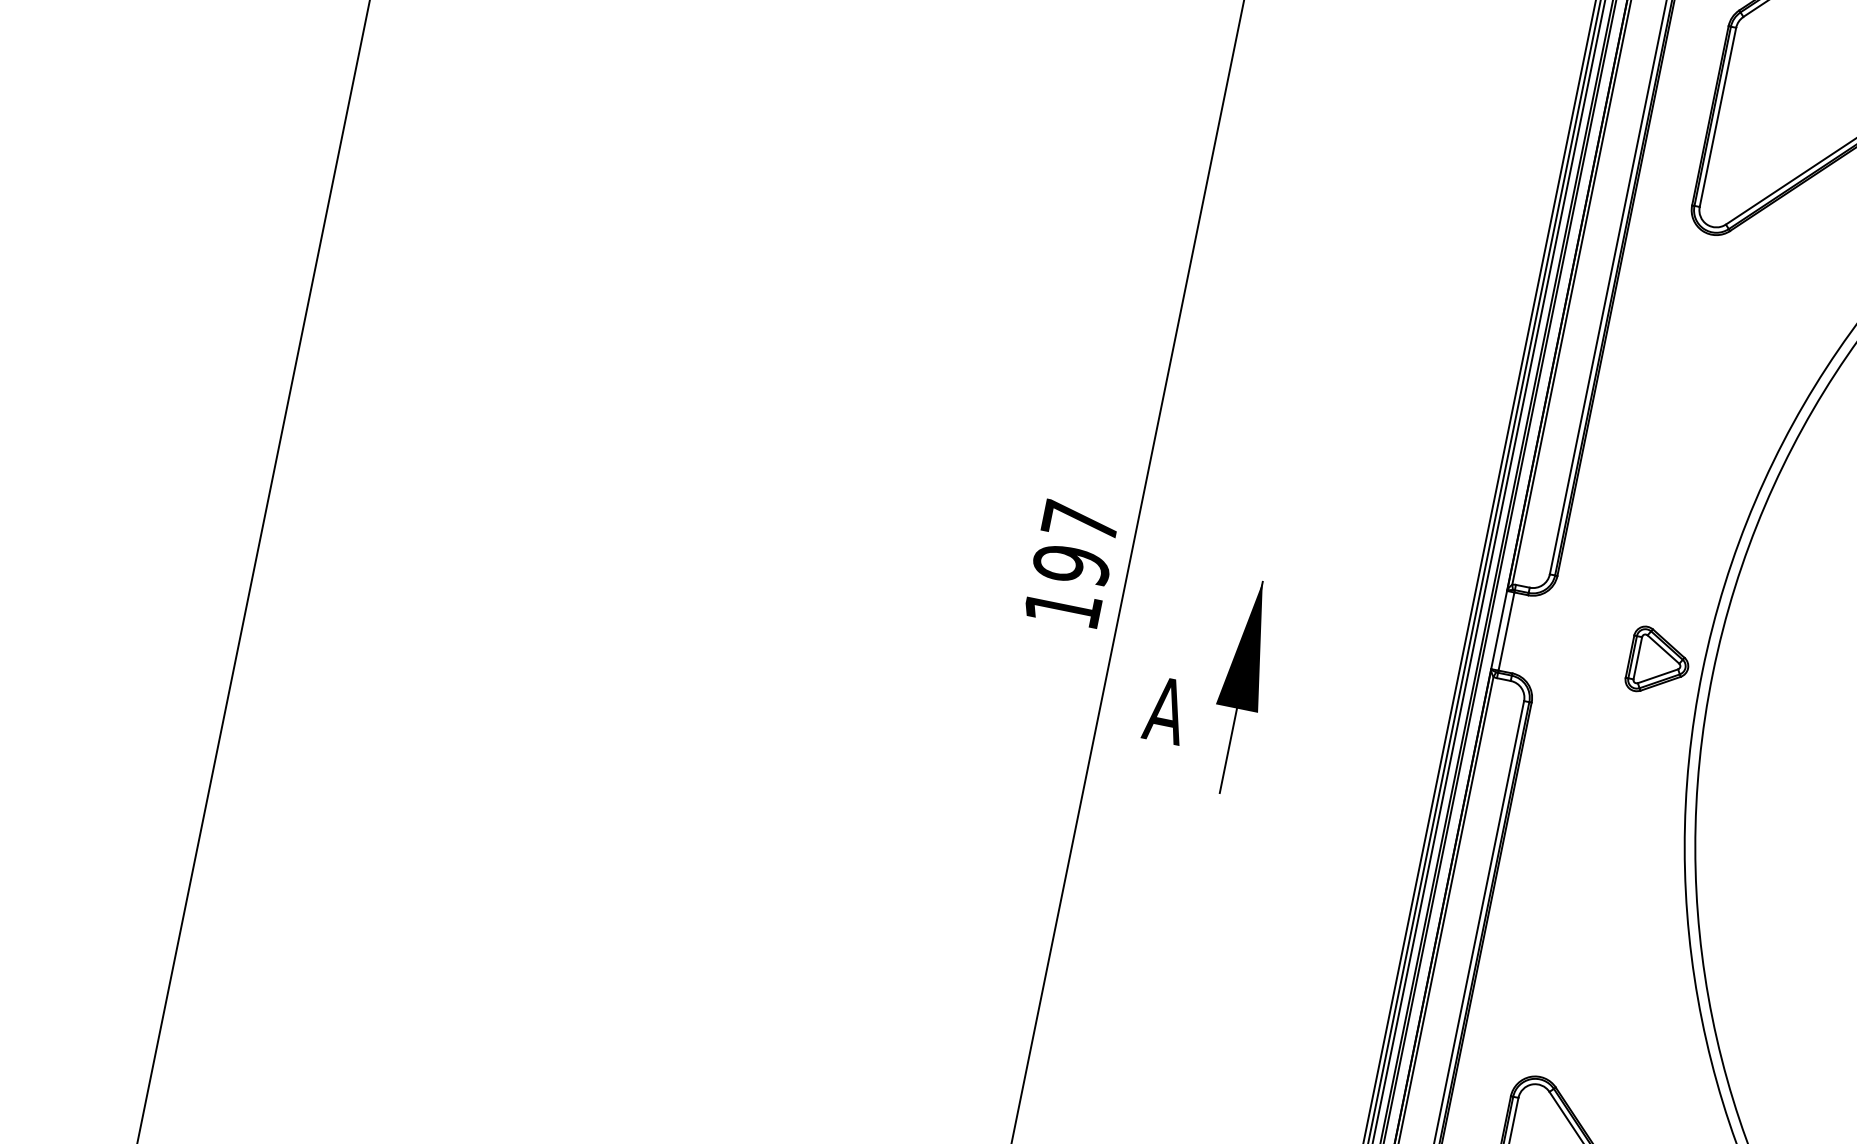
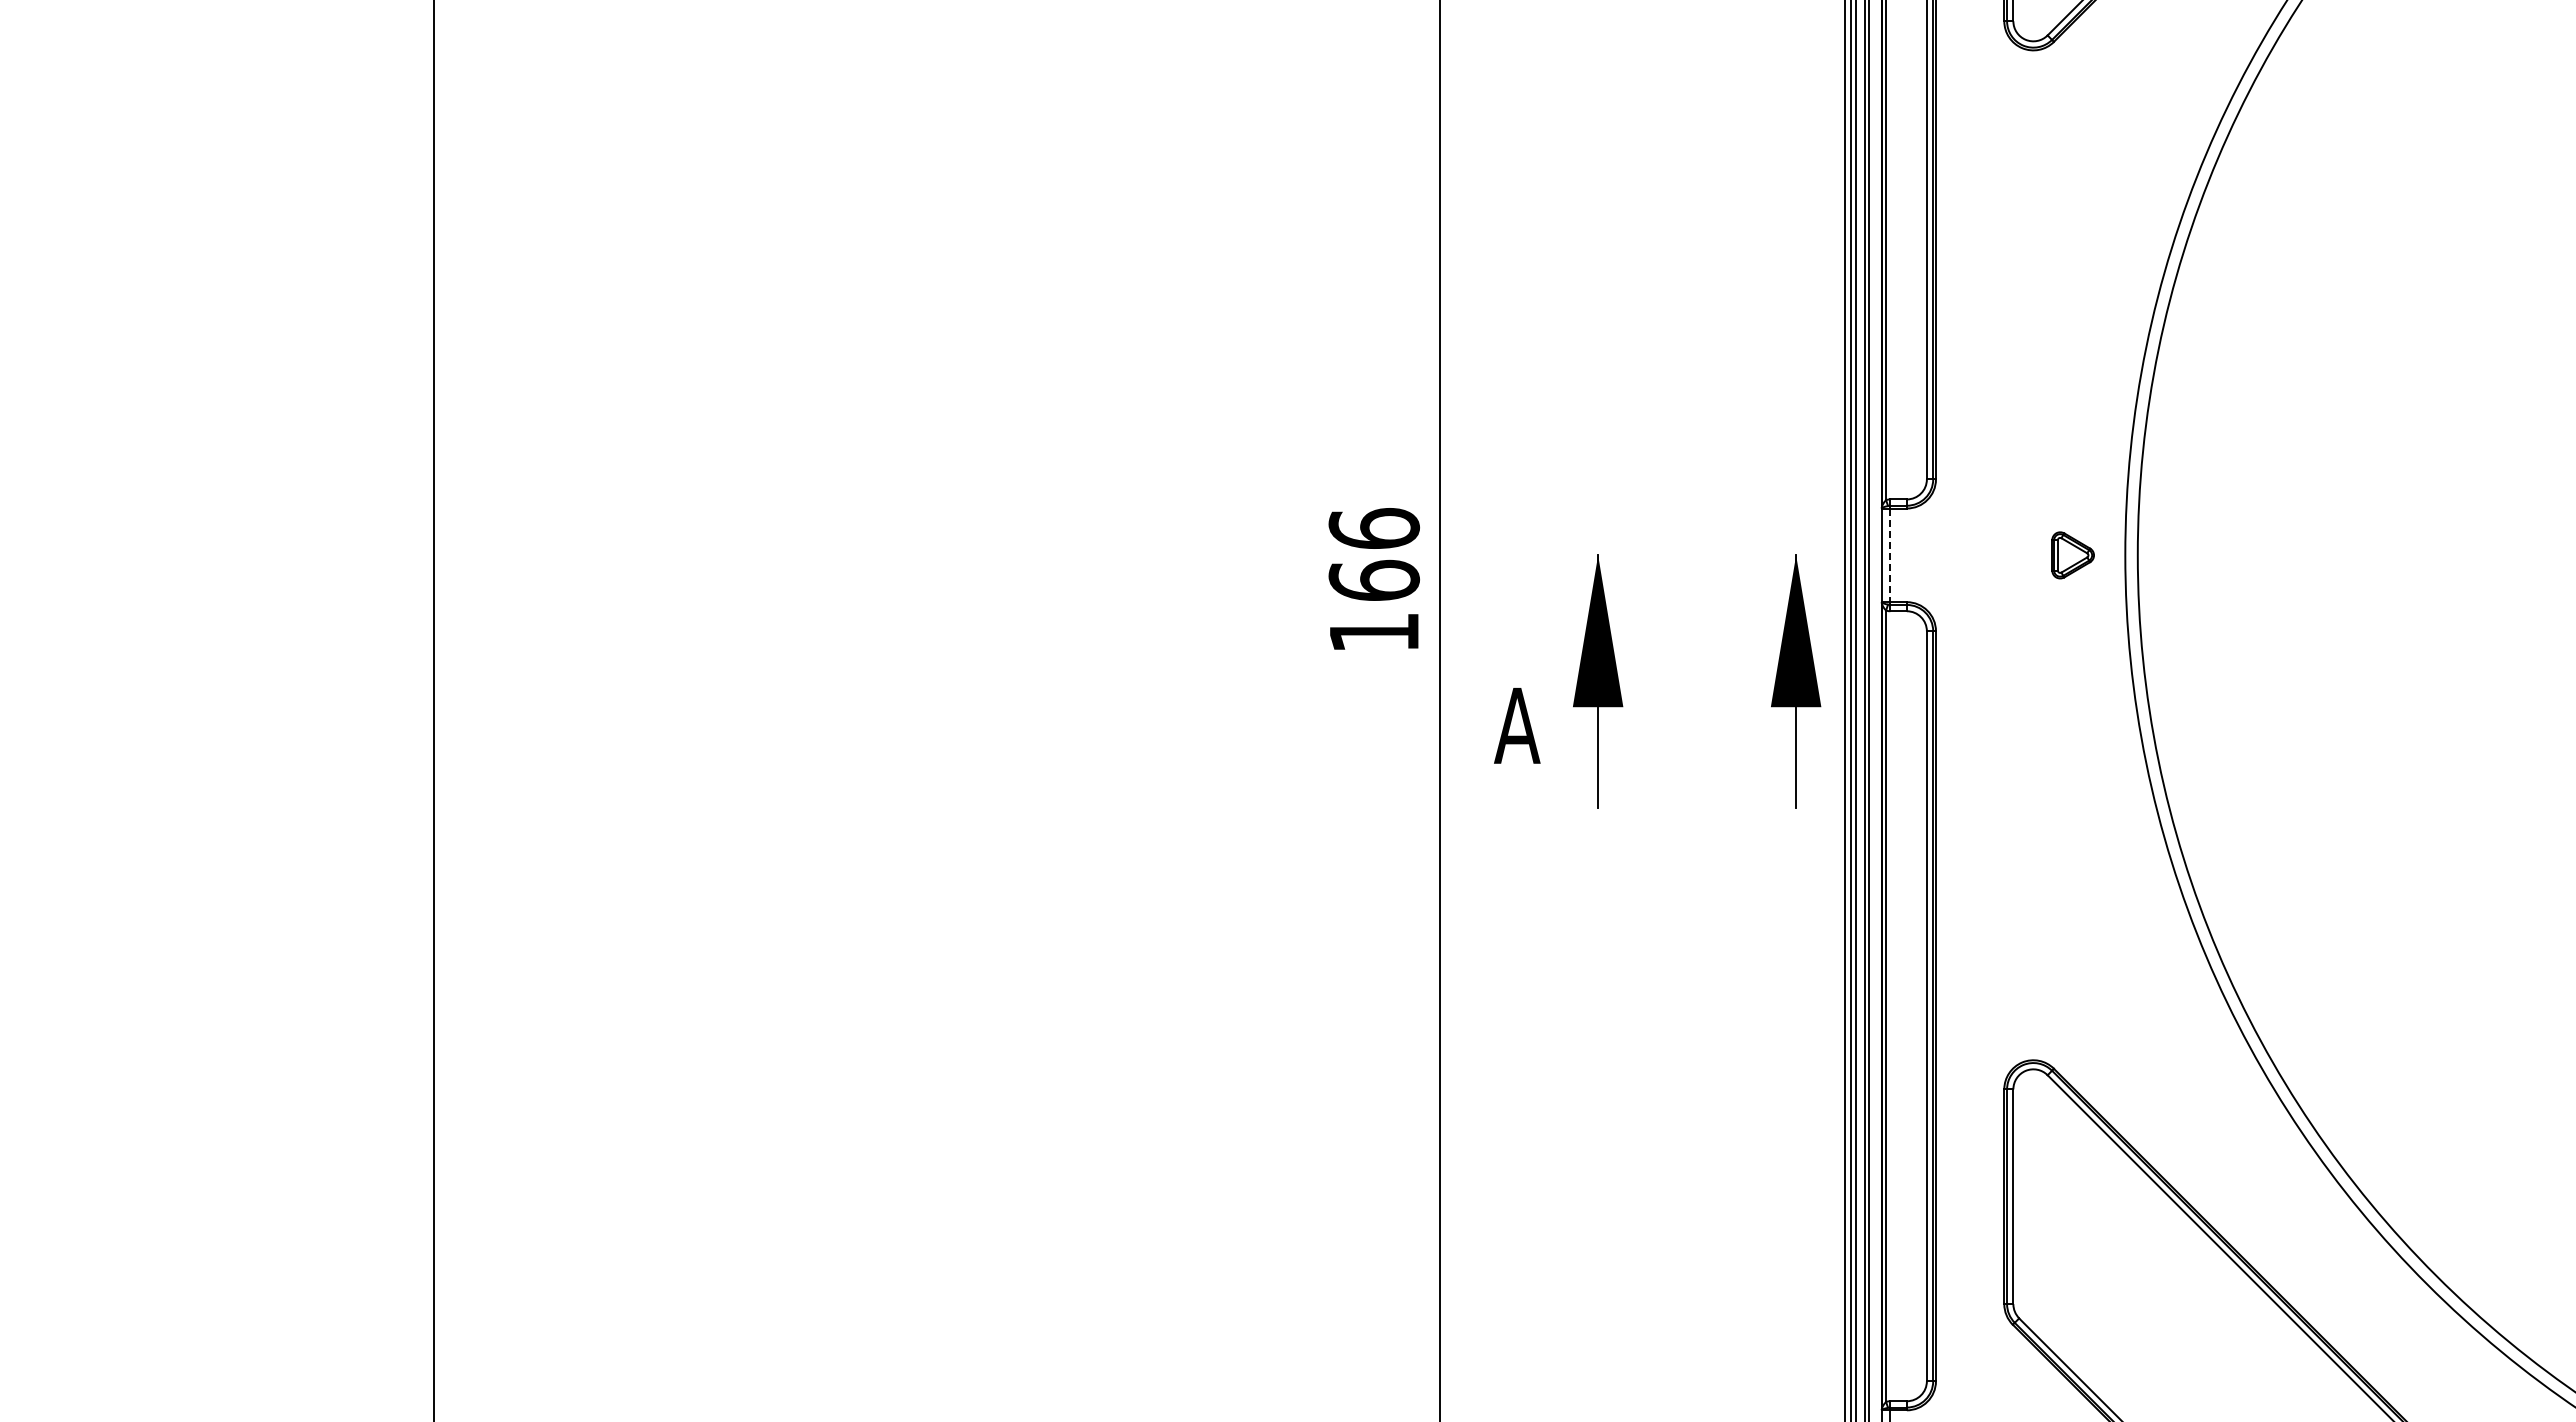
text: (1076, 543) -> (1374, 554), 197 -> 166
line: (1506, 631) -> (1890, 555), solid -> dashed
part: (1658, 662) -> (2072, 555), size x0.6
part: (1406, 720) -> (1796, 681), added

